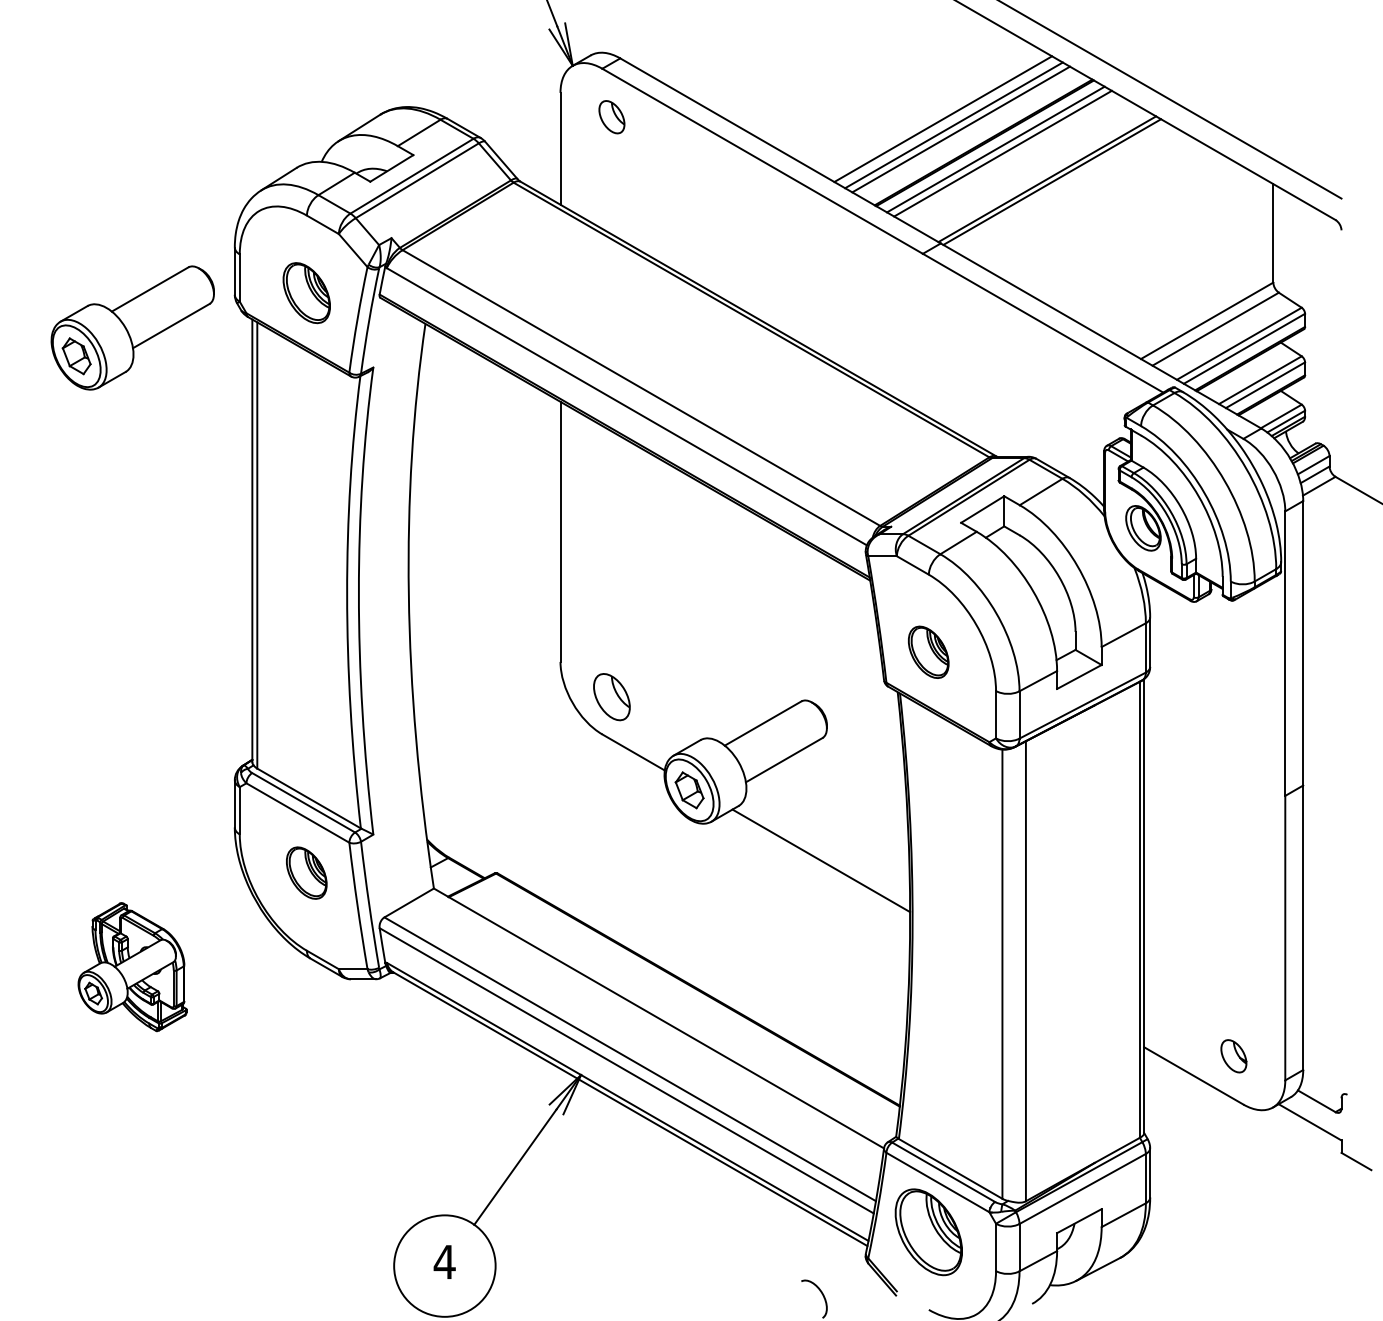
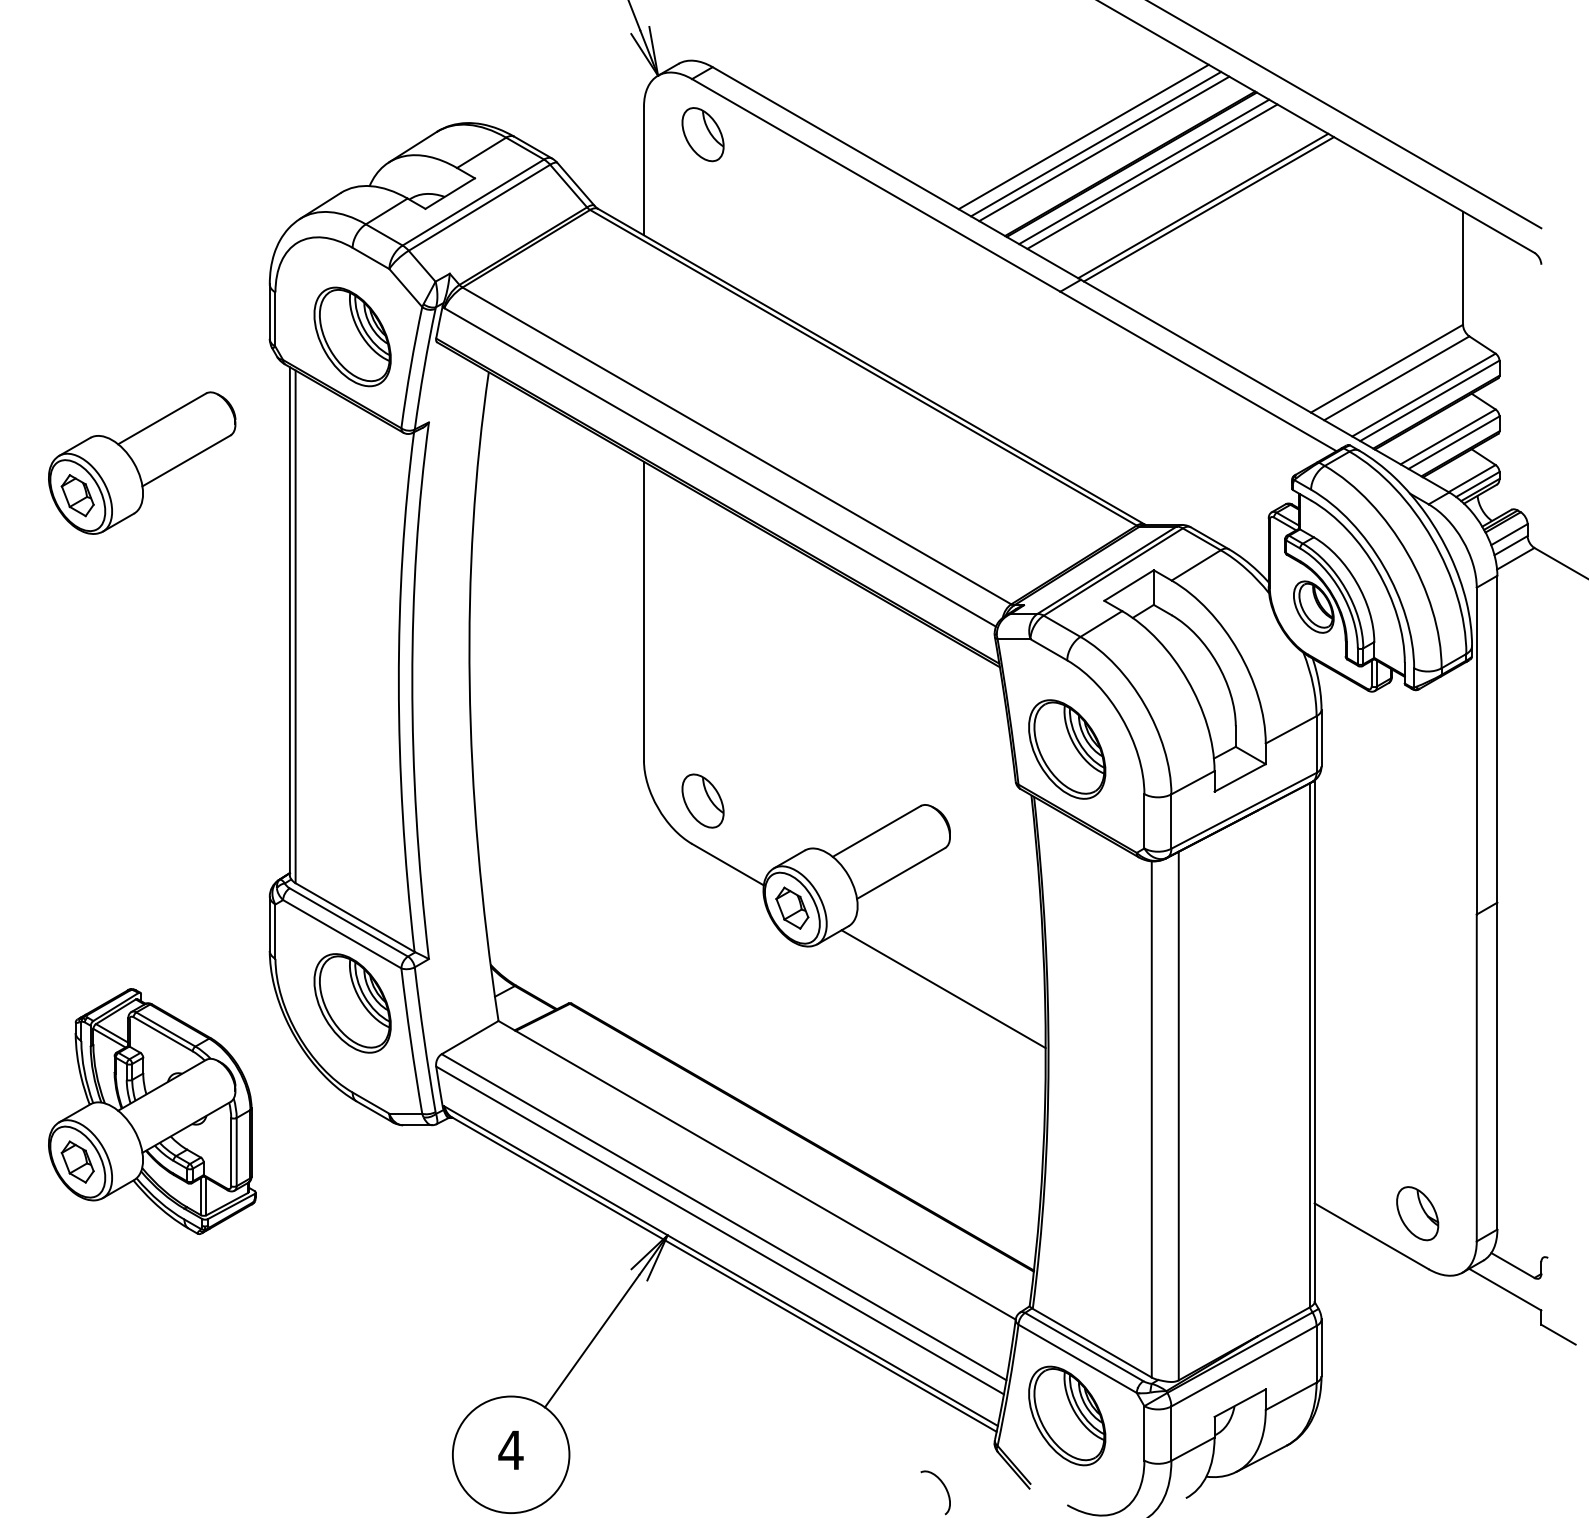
part: (611, 117) -> (702, 135), size x1.43
part: (306, 292) -> (352, 336), size x1.43
part: (132, 327) -> (141, 462), moved
part: (928, 652) -> (1066, 749), size x1.67
part: (306, 872) -> (352, 1002), size x1.67
part: (132, 966) -> (152, 1110), size x1.67
part: (1233, 1056) -> (1417, 1214), size x1.43

